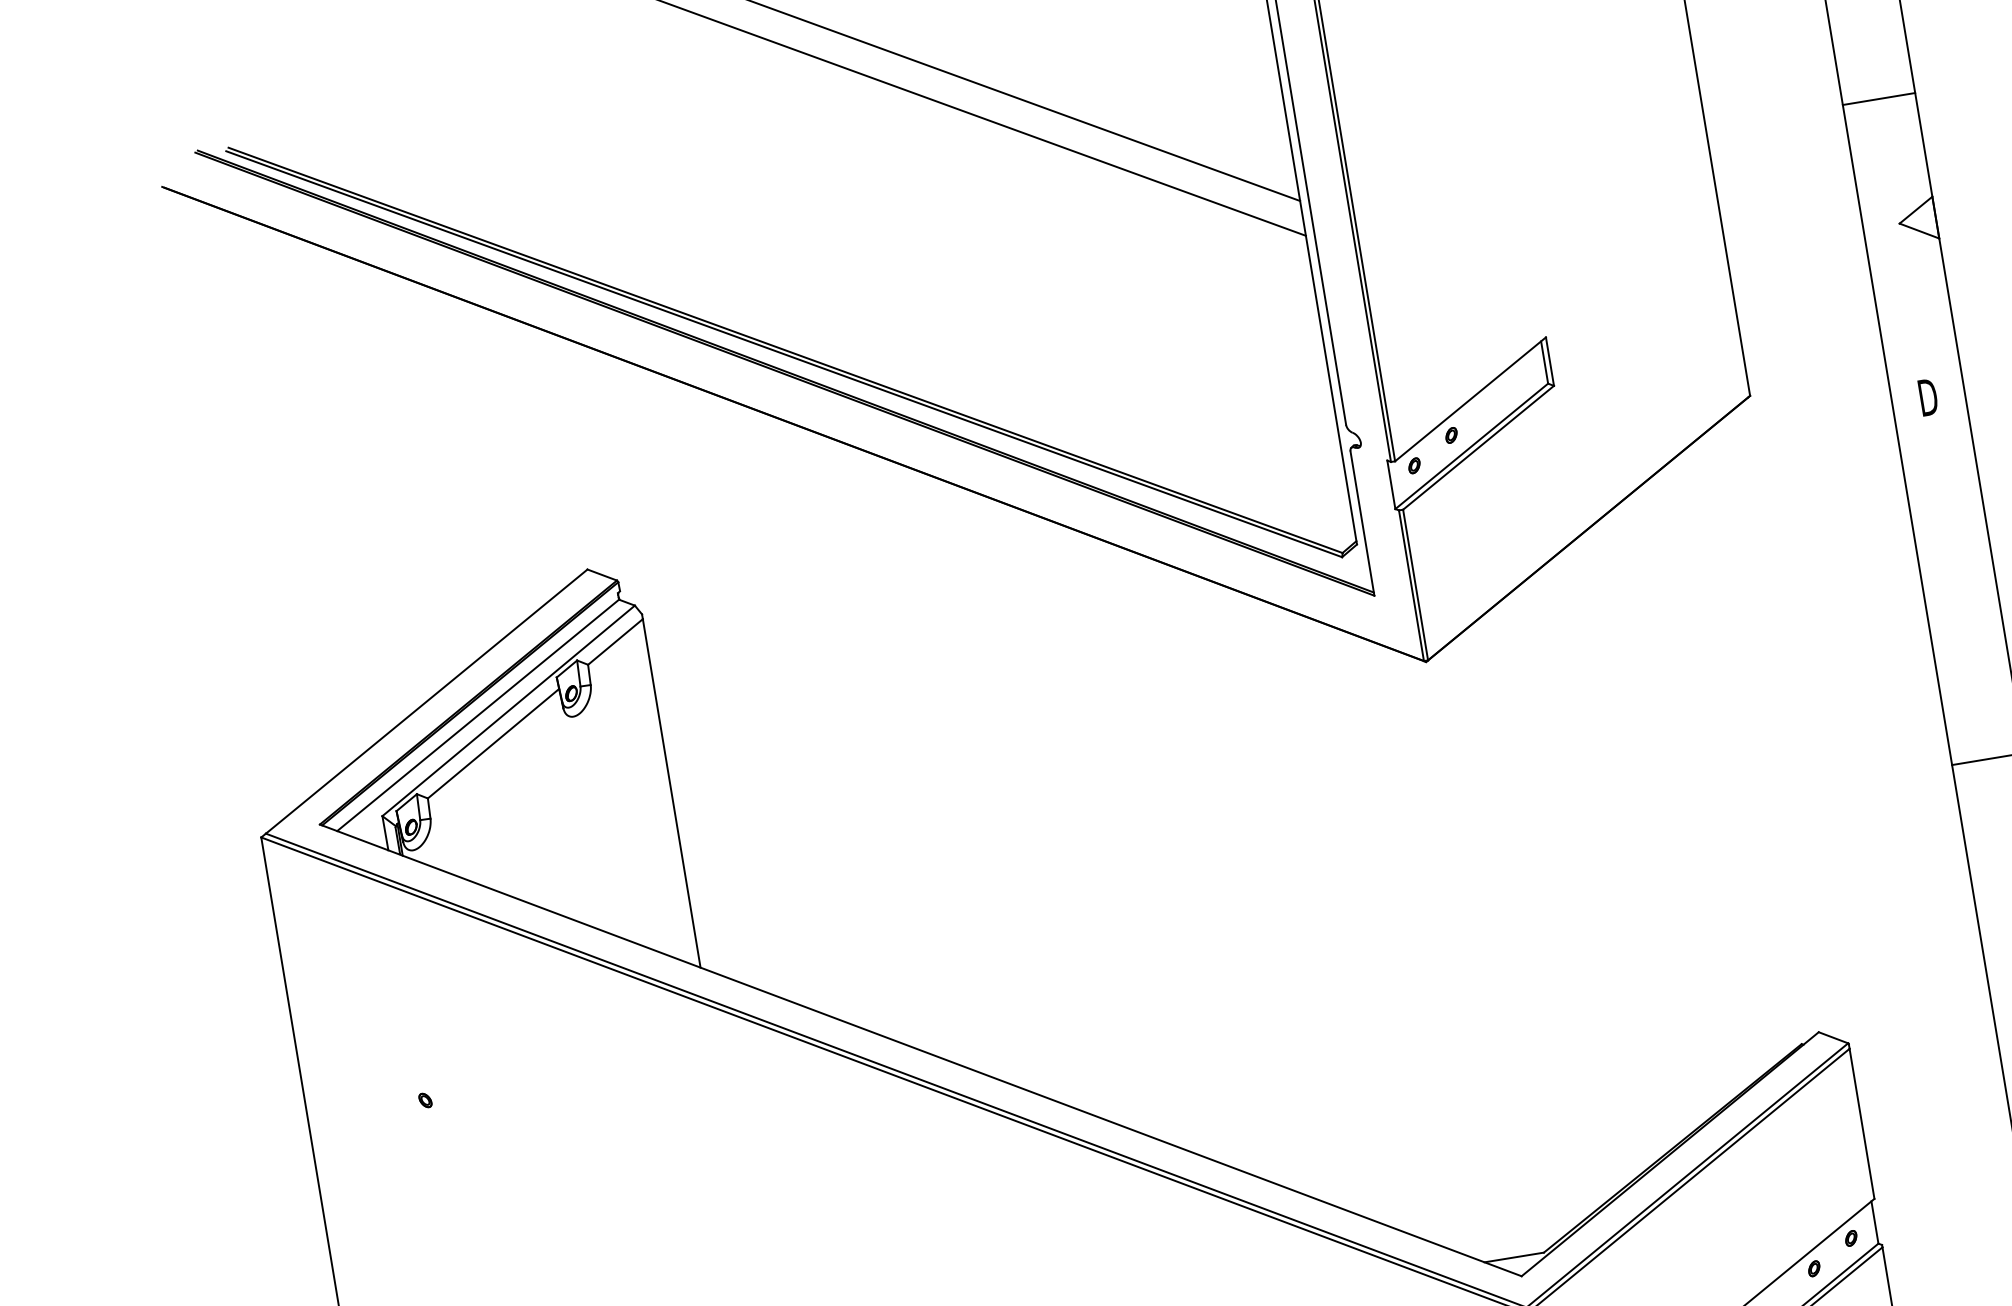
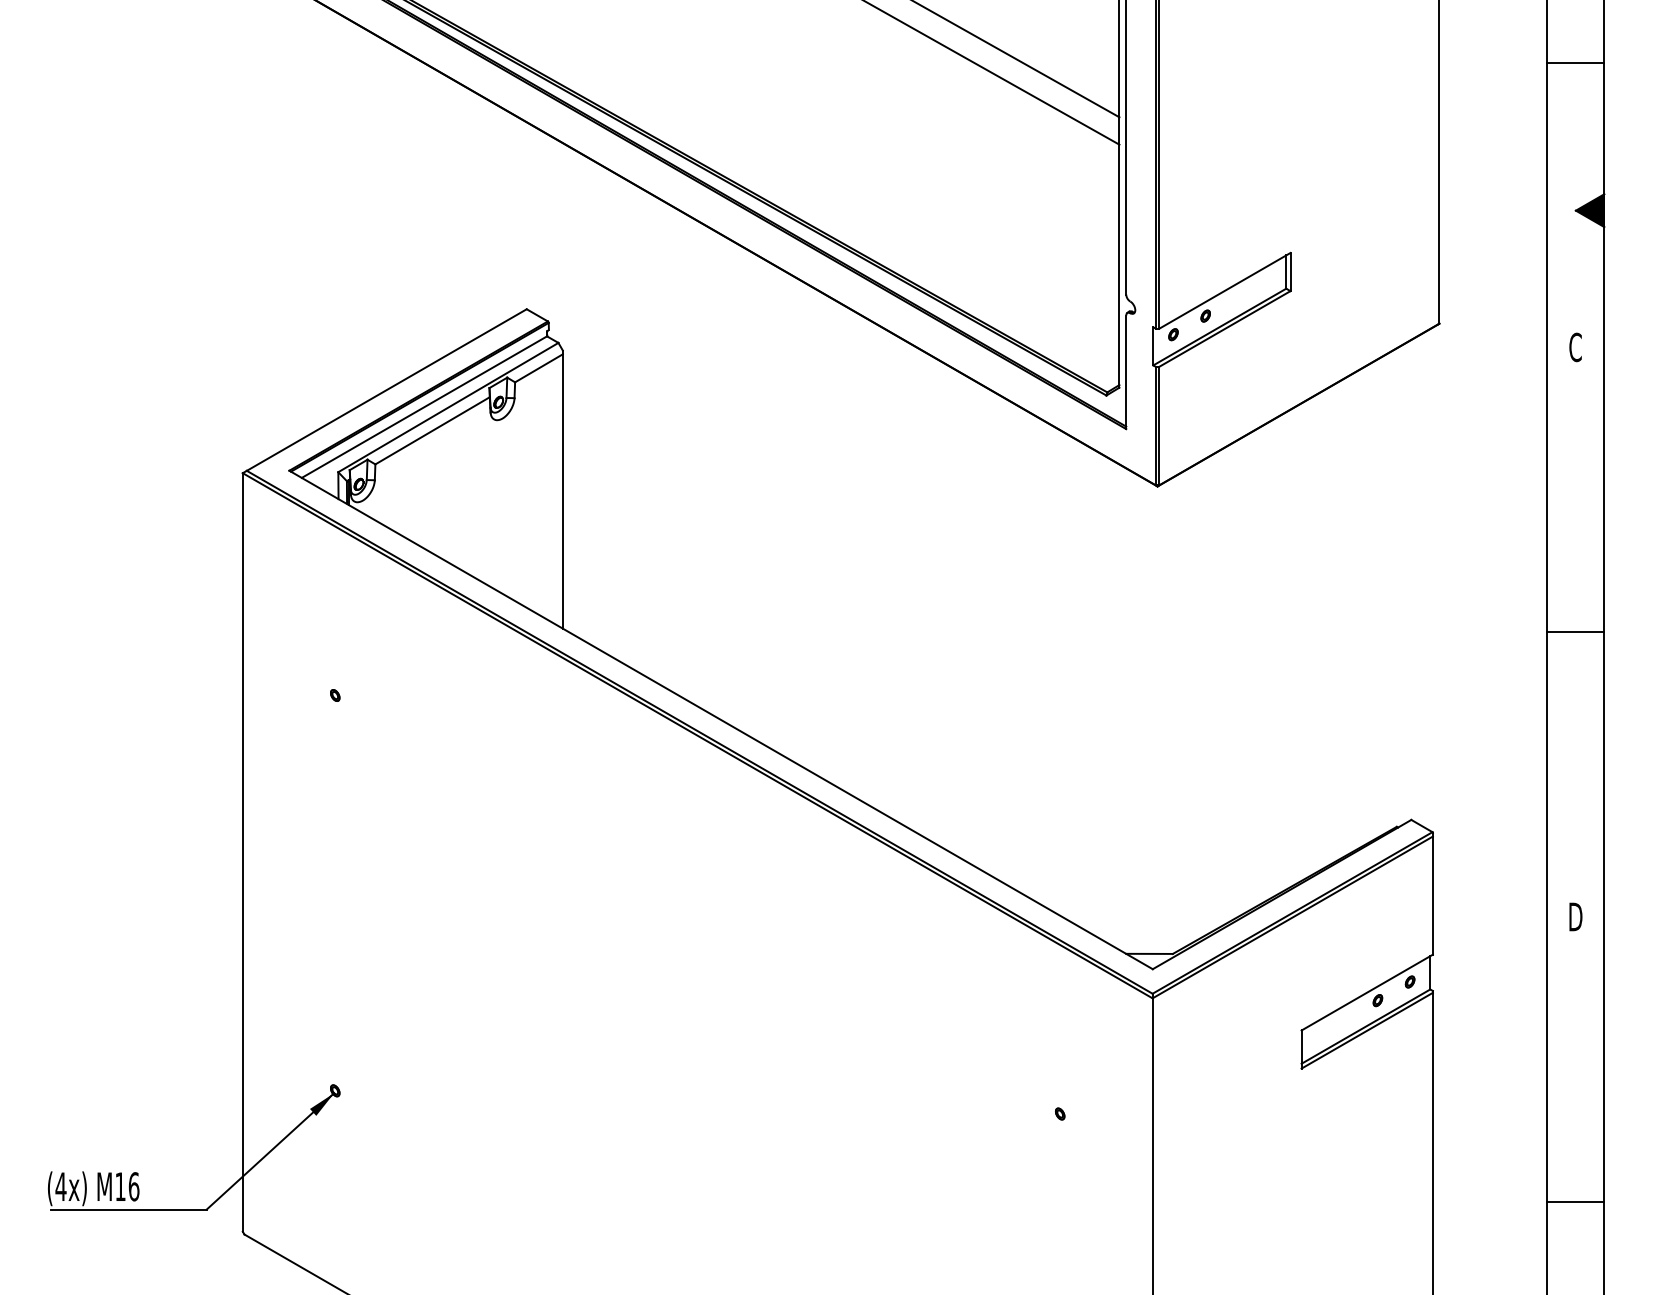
line: (1878, 98) -> (1575, 62), moved
fill: (1916, 220) -> (1589, 210), added
text: (1927, 397) -> (1575, 347), D -> C

